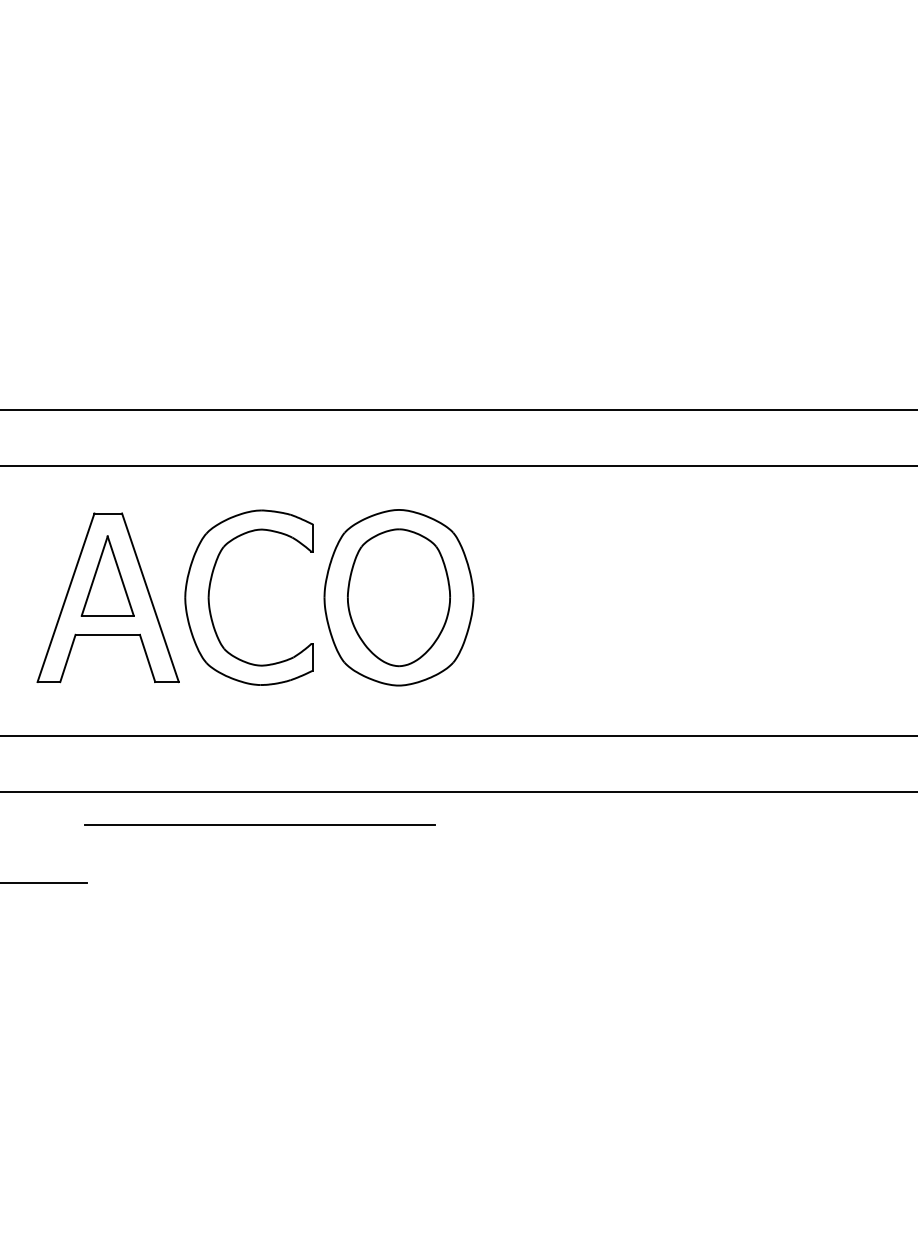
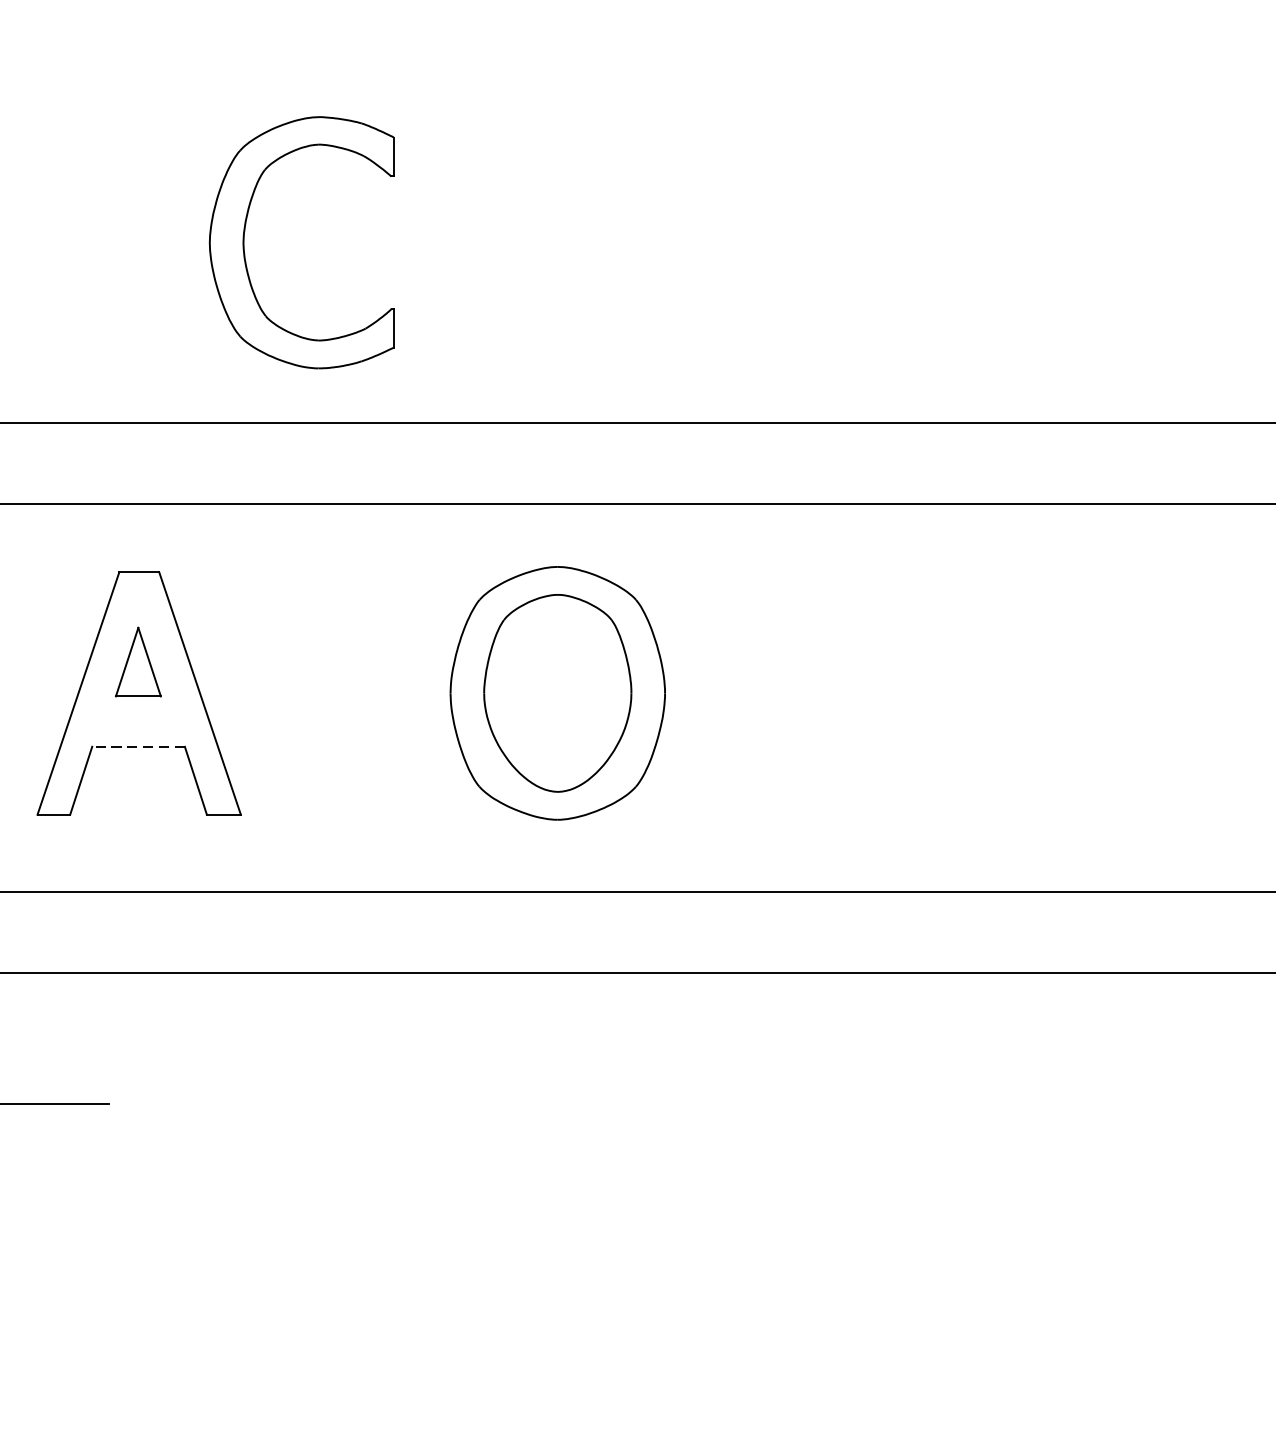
part: (107, 575) -> (138, 661), size x0.6
part: (210, 589) -> (246, 230), moved
line: (107, 634) -> (138, 746), solid -> dashed
line: (259, 825) -> (356, 1021), removed

